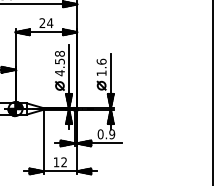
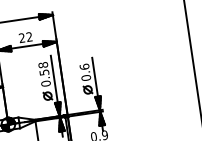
text: (50, 22) -> (29, 36), 24 -> 22
text: (59, 73) -> (45, 84), 4.58 -> 0.58
text: (101, 73) -> (86, 78), 1.6 -> 0.6

